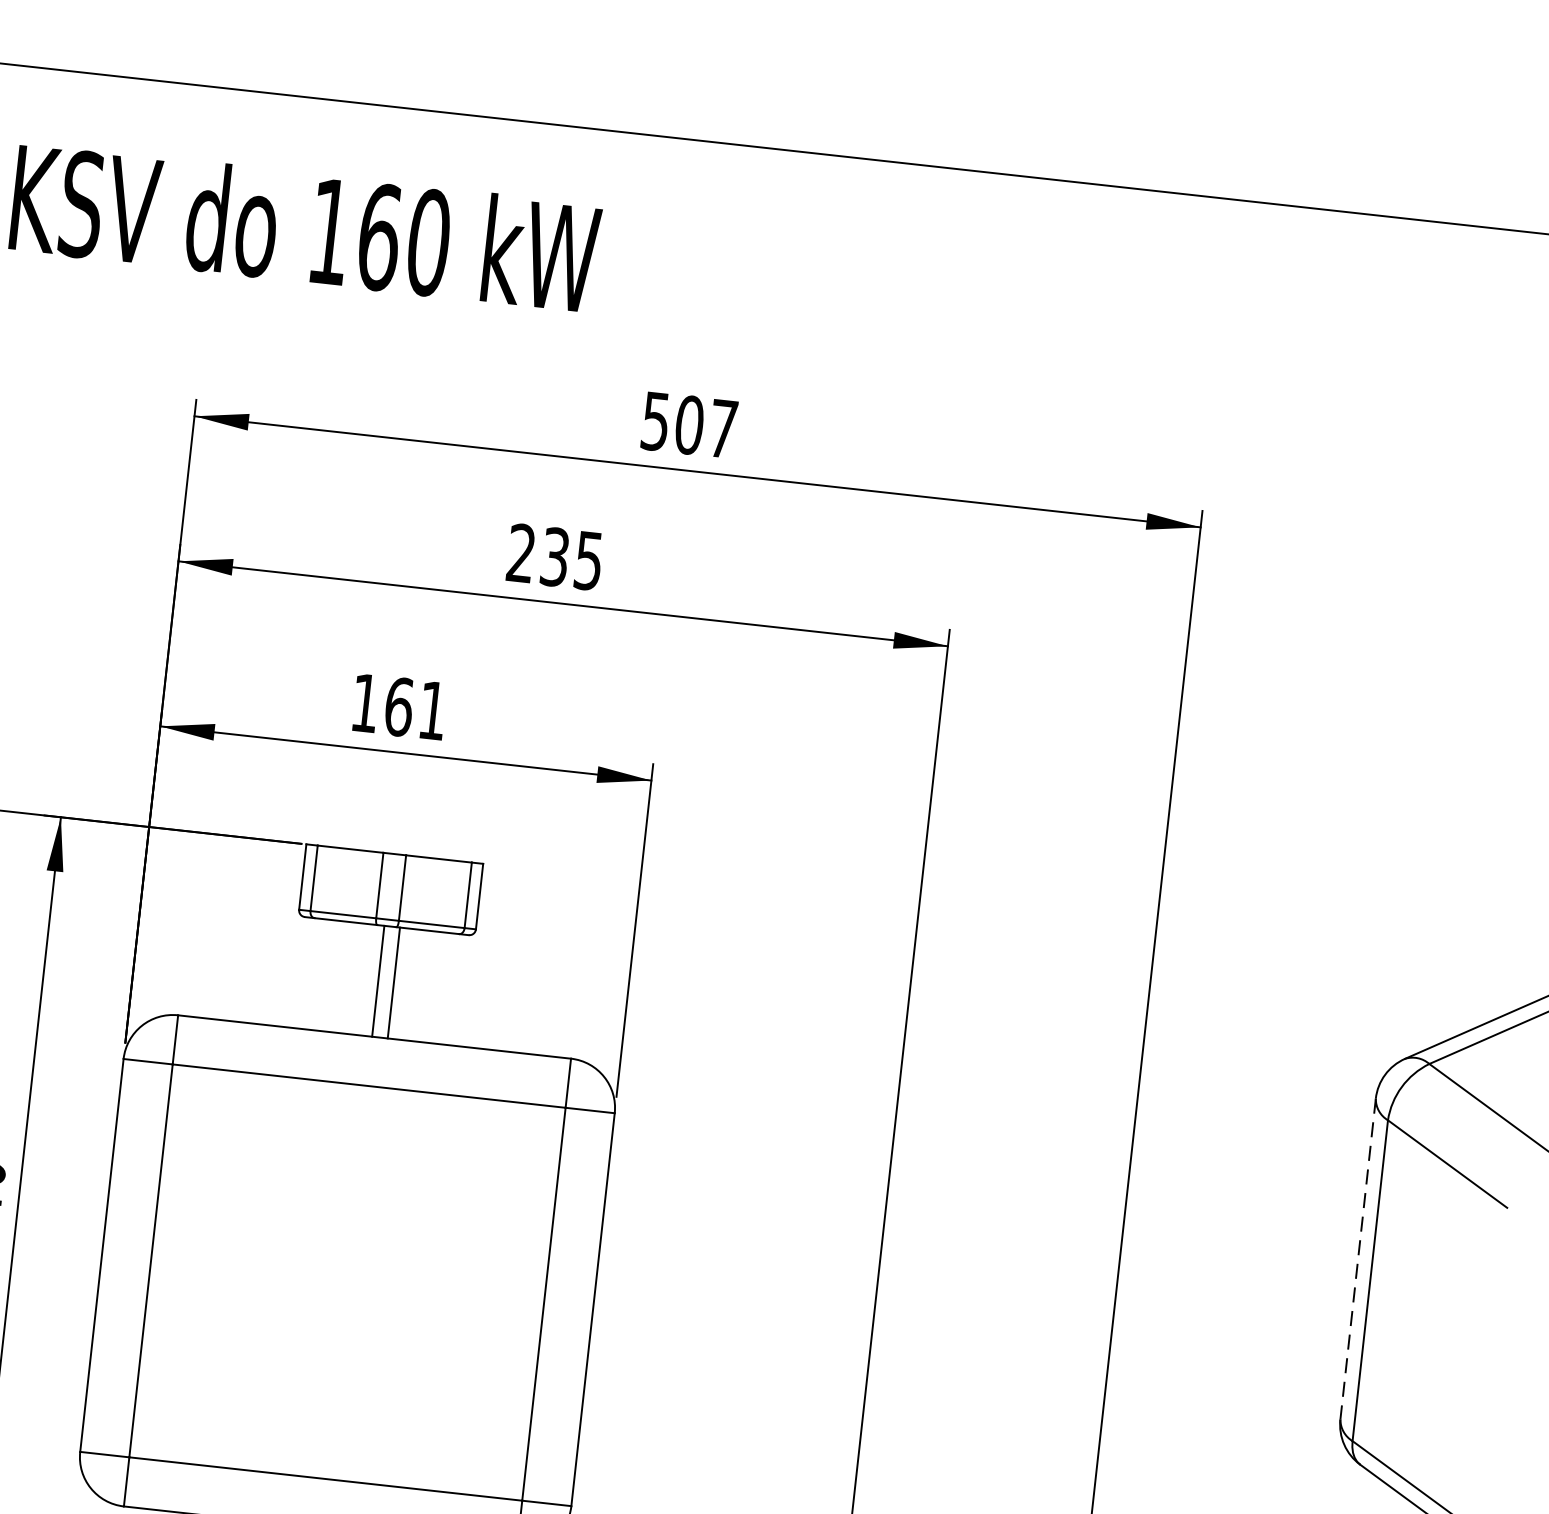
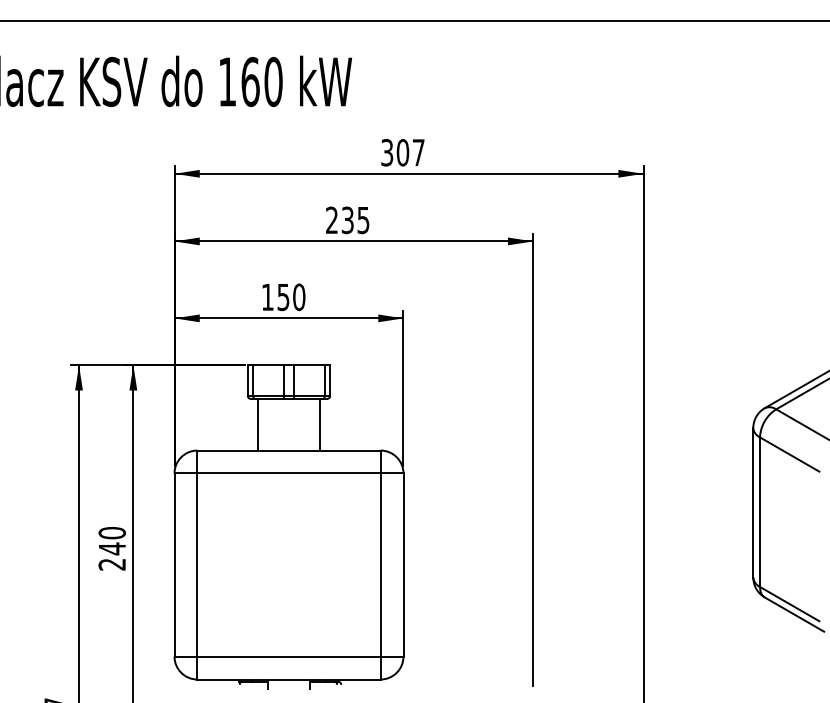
text: (656, 420) -> (387, 152), 507 -> 307
text: (416, 709) -> (291, 297), 161 -> 150
line: (377, 980) -> (257, 424), moved
line: (394, 982) -> (320, 424), moved
line: (1358, 1258) -> (753, 502), dashed -> solid

